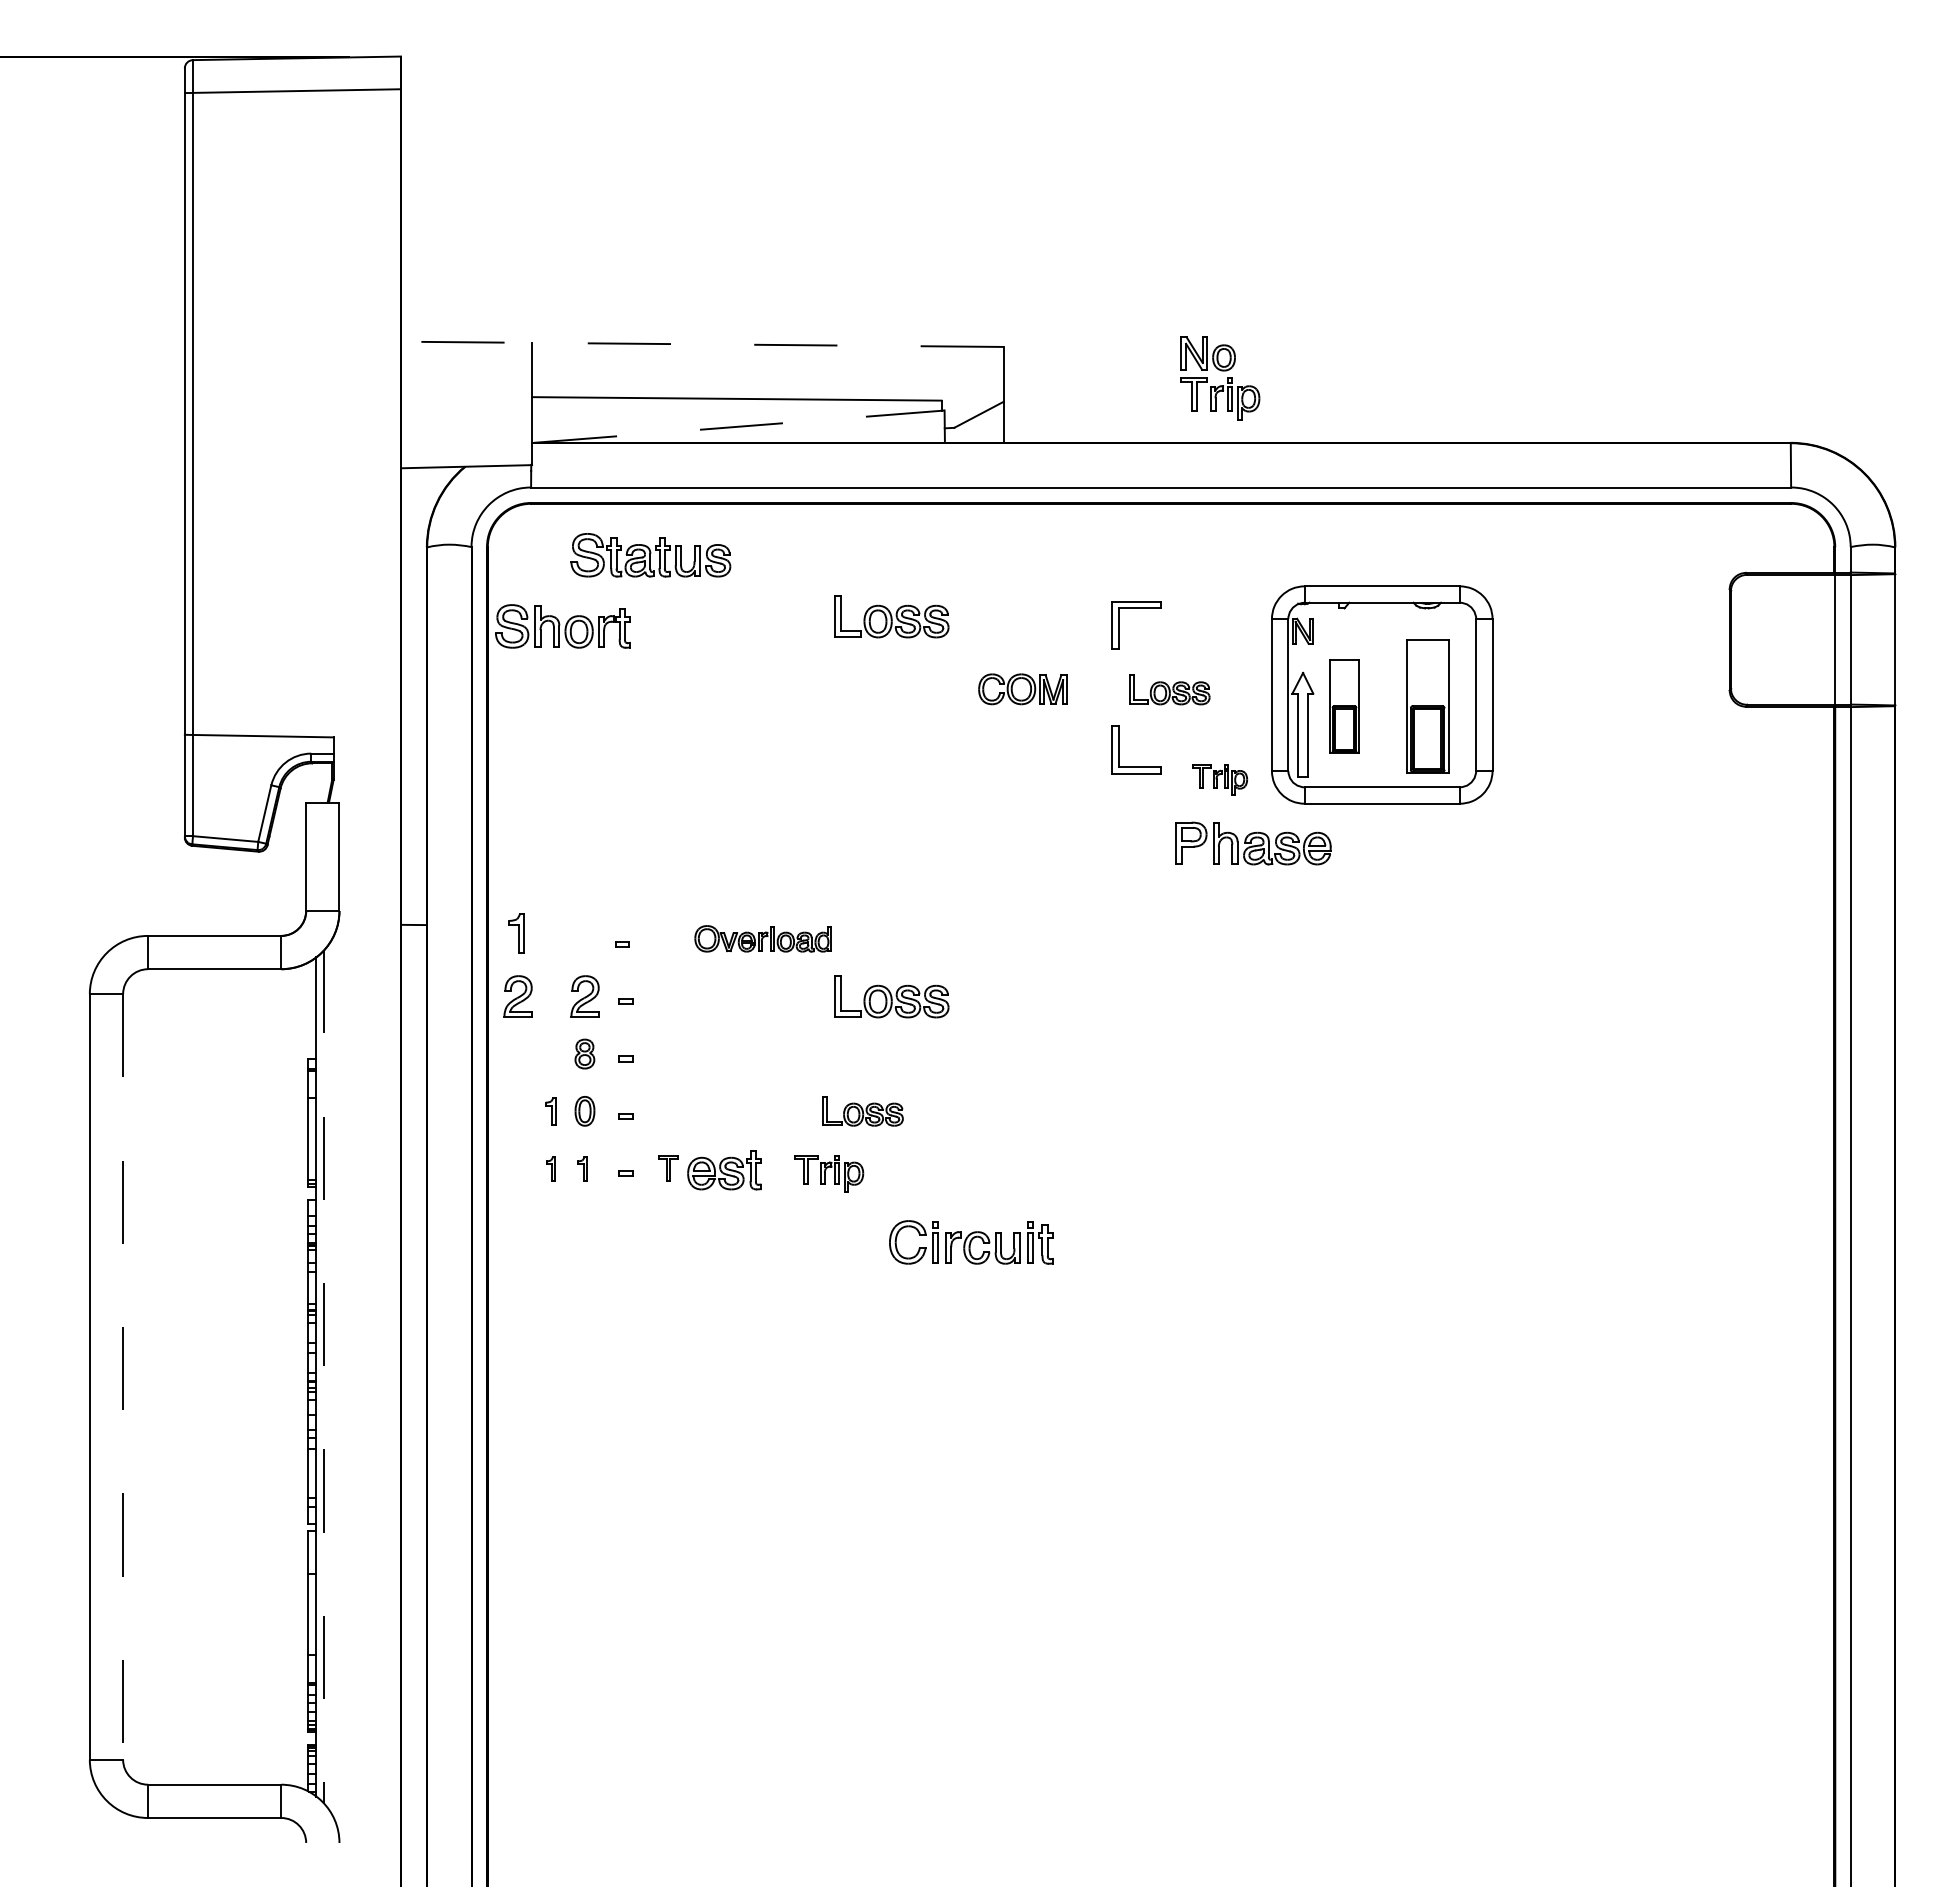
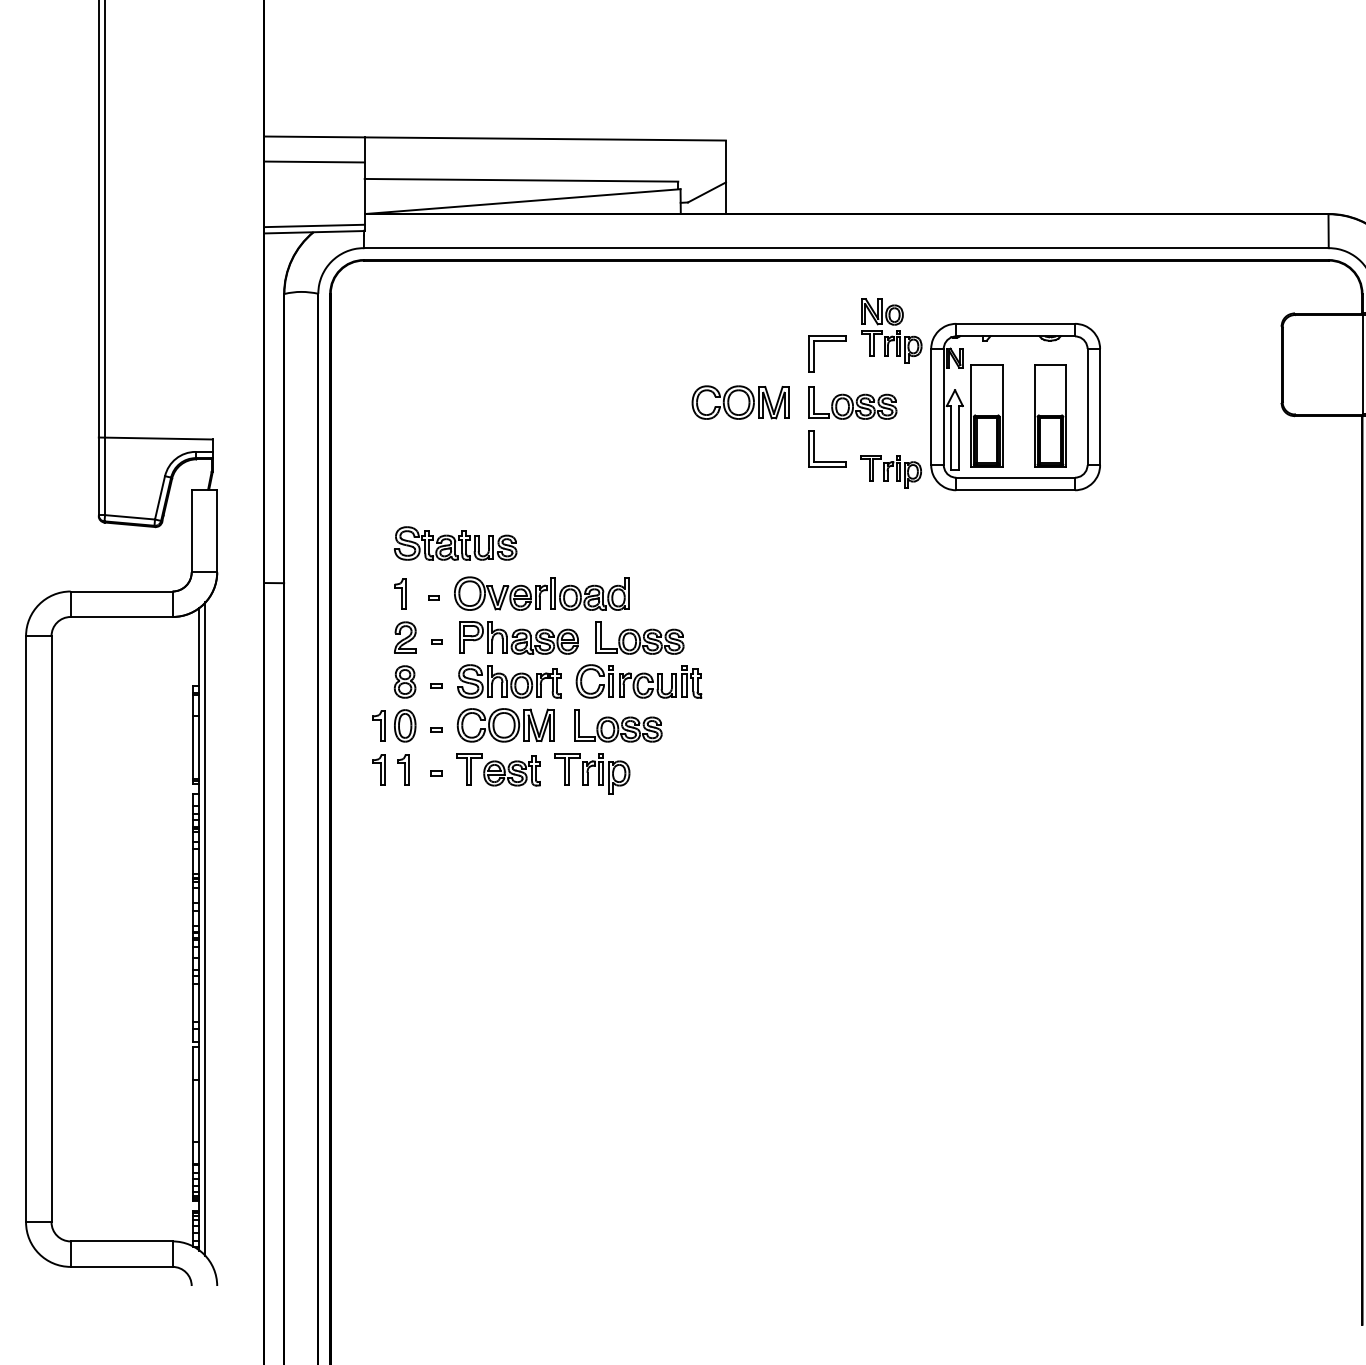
line: (701, 344) -> (494, 138), dashed -> solid
line: (466, 374) -> (314, 161), added
part: (1227, 378) -> (897, 330), moved
line: (739, 426) -> (523, 201), dashed -> solid
line: (466, 458) -> (314, 225), added
part: (650, 555) -> (455, 543), moved
part: (891, 616) -> (639, 346), removed
part: (562, 626) -> (508, 681), moved
part: (1022, 689) -> (740, 402), size x1.43
part: (1169, 689) -> (852, 402), size x1.43
part: (1344, 706) -> (986, 415), size x1.43
part: (1219, 779) -> (891, 471), size x1.43
part: (1253, 843) -> (518, 637), moved
part: (516, 933) -> (400, 594), moved
part: (763, 938) -> (541, 593), size x1.67
part: (517, 996) -> (353, 637), removed
part: (584, 1053) -> (404, 681), size x1.43
part: (584, 1110) -> (404, 725), size x1.43
part: (716, 1110) -> (505, 725), added
part: (862, 1110) -> (617, 725), size x1.43
part: (550, 1111) -> (378, 725), size x1.43
part: (550, 1168) -> (378, 769), size x1.67
part: (582, 1168) -> (403, 769), size x1.67
part: (668, 1168) -> (469, 769), size x1.67
part: (828, 1173) -> (591, 773), size x1.43
part: (971, 1242) -> (639, 681), moved
line: (123, 1376) -> (51, 928), dashed -> solid
line: (323, 1376) -> (204, 928), dashed -> solid

